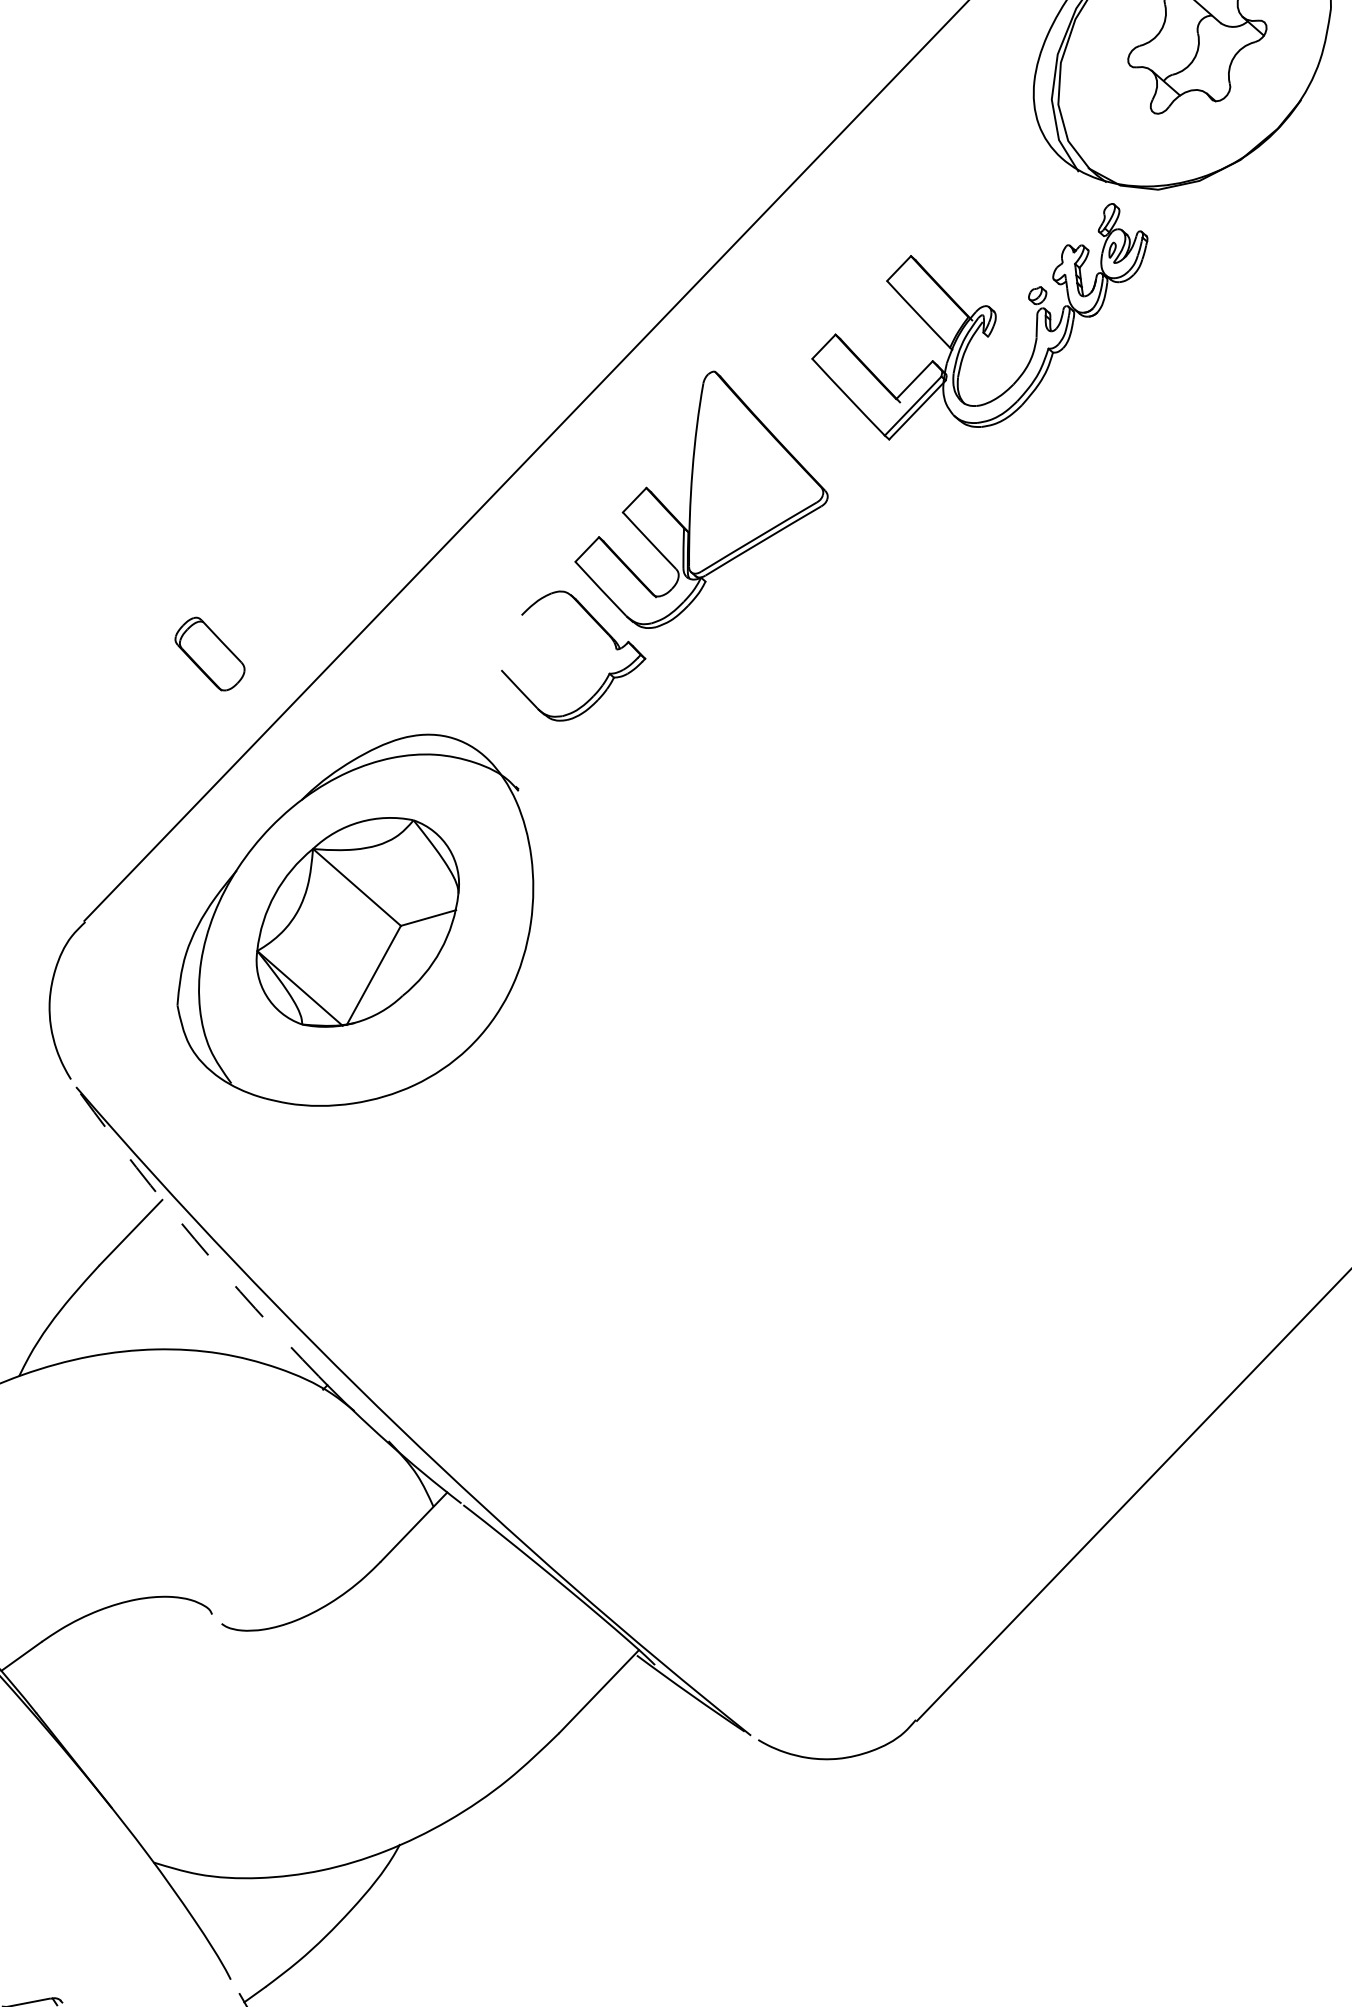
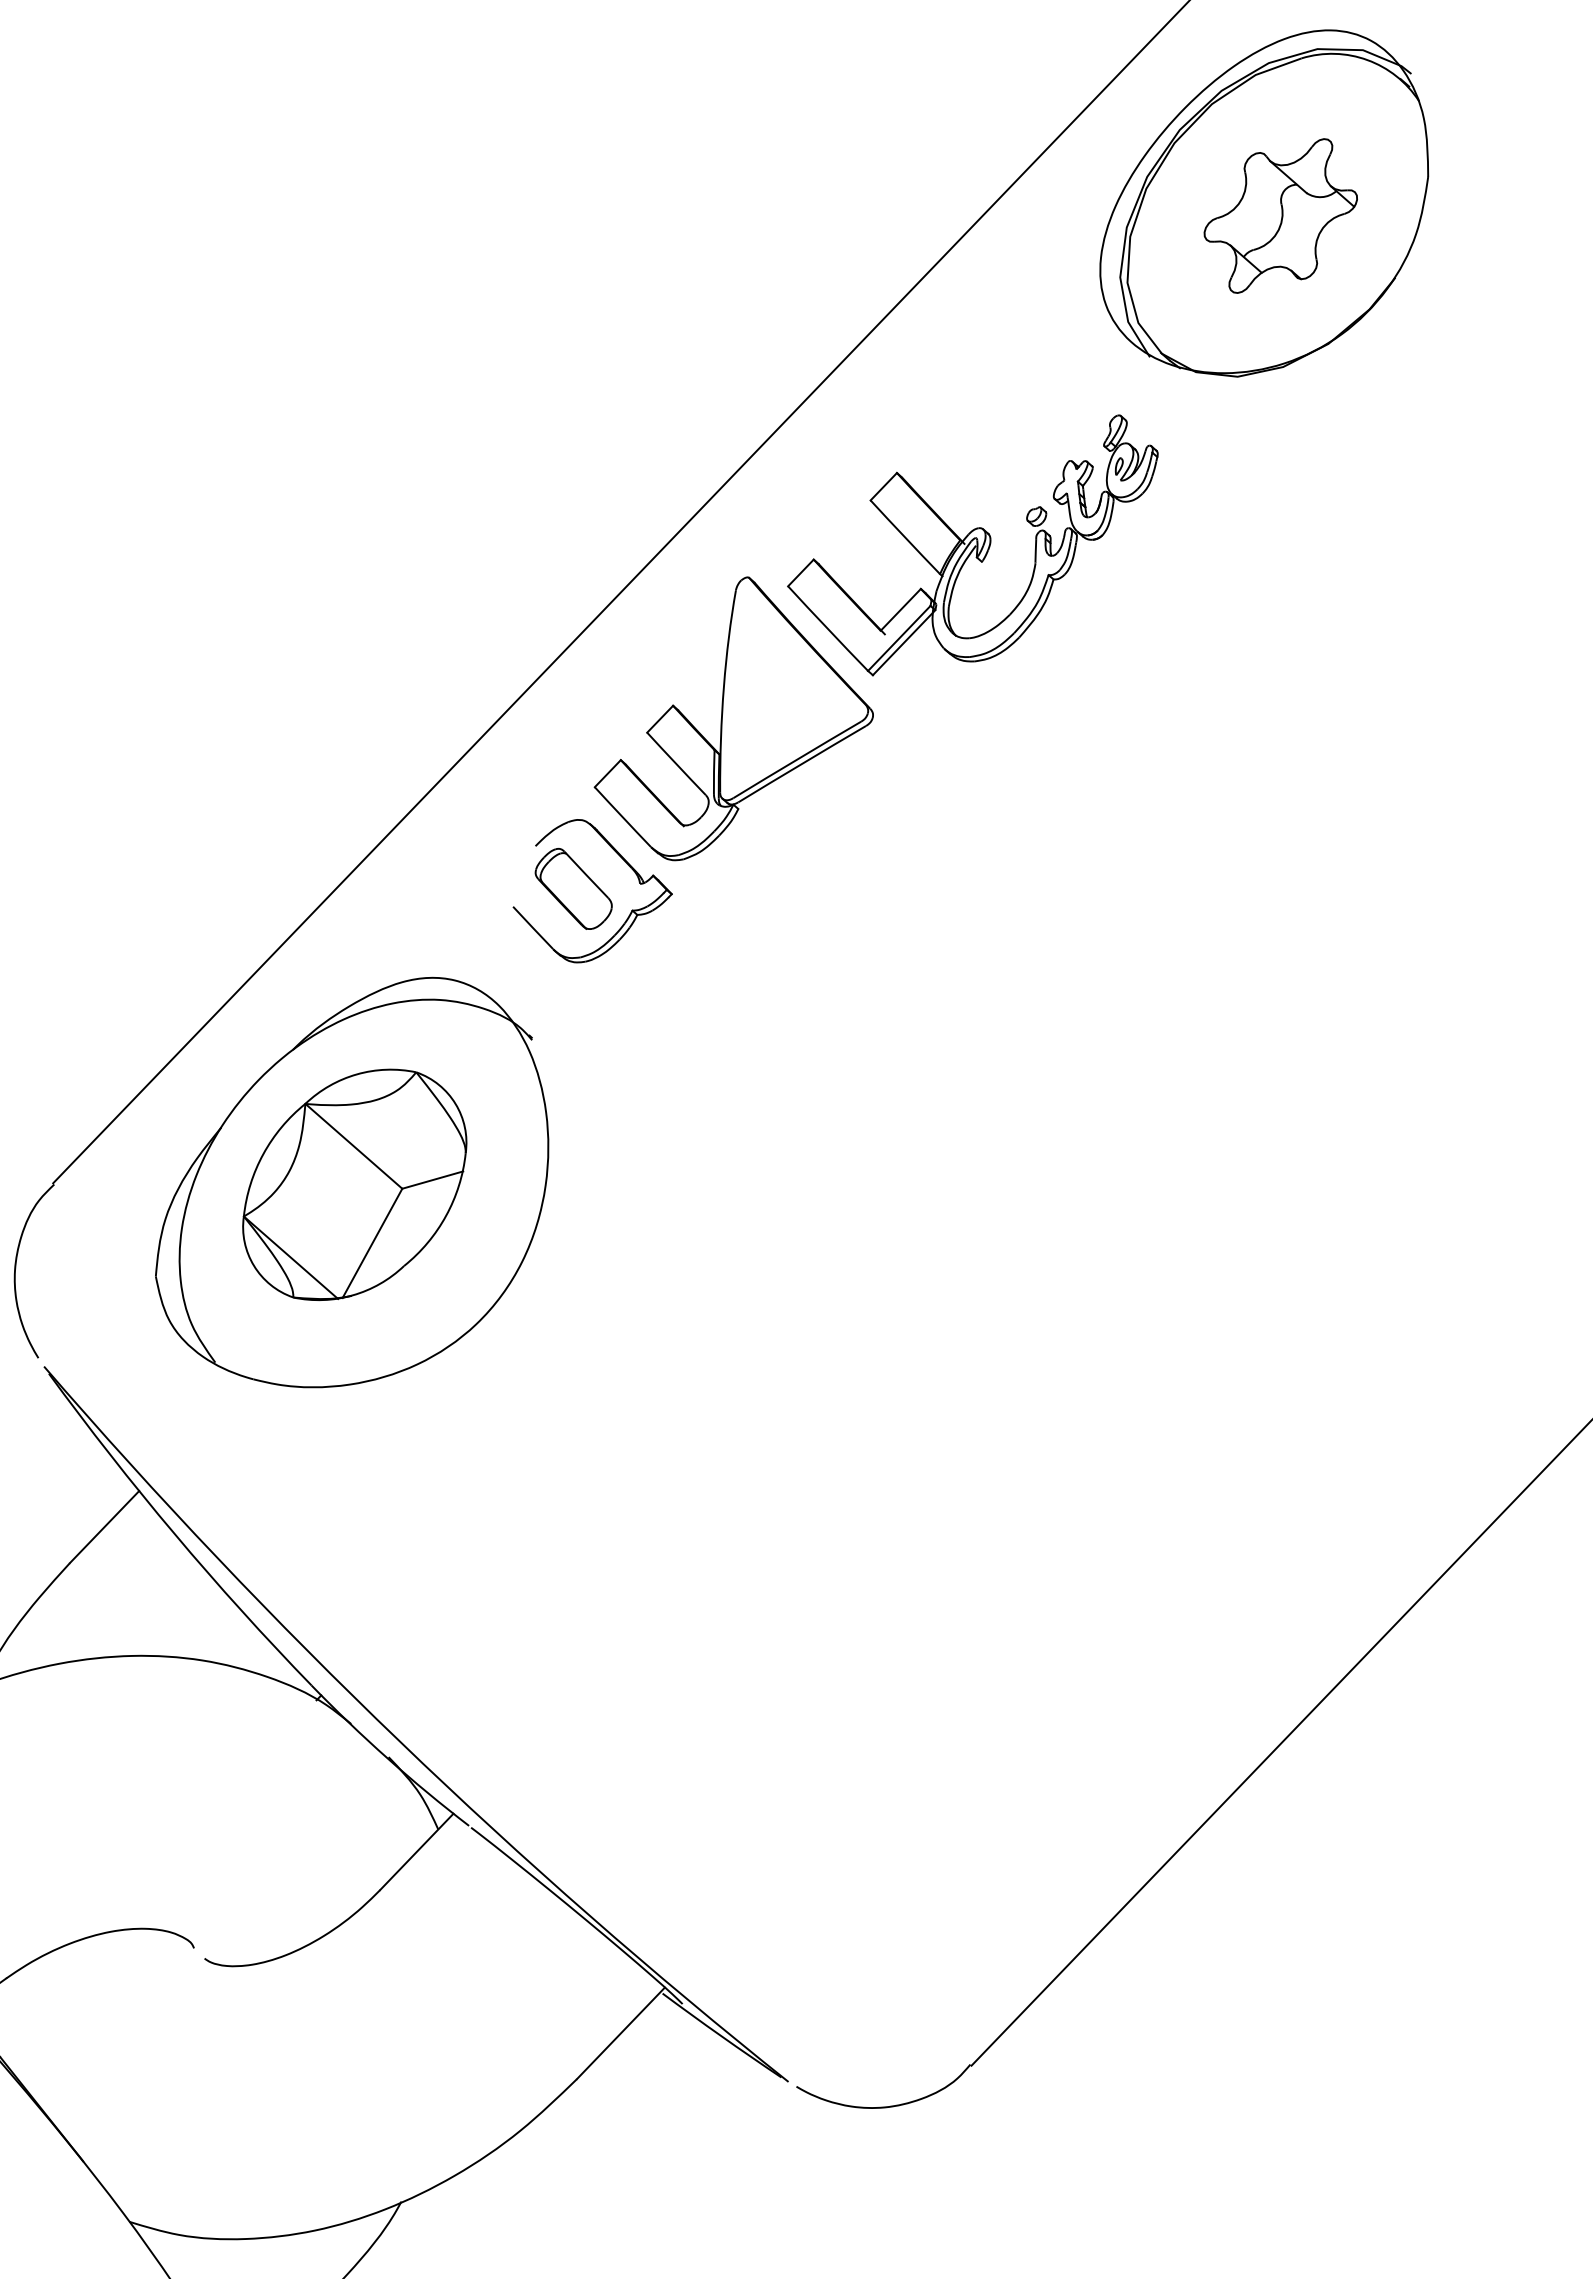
part: (979, 321) -> (972, 545), moved
part: (209, 653) -> (573, 888), moved
arc: (194, 1239) -> (174, 1534), dashed -> solid

